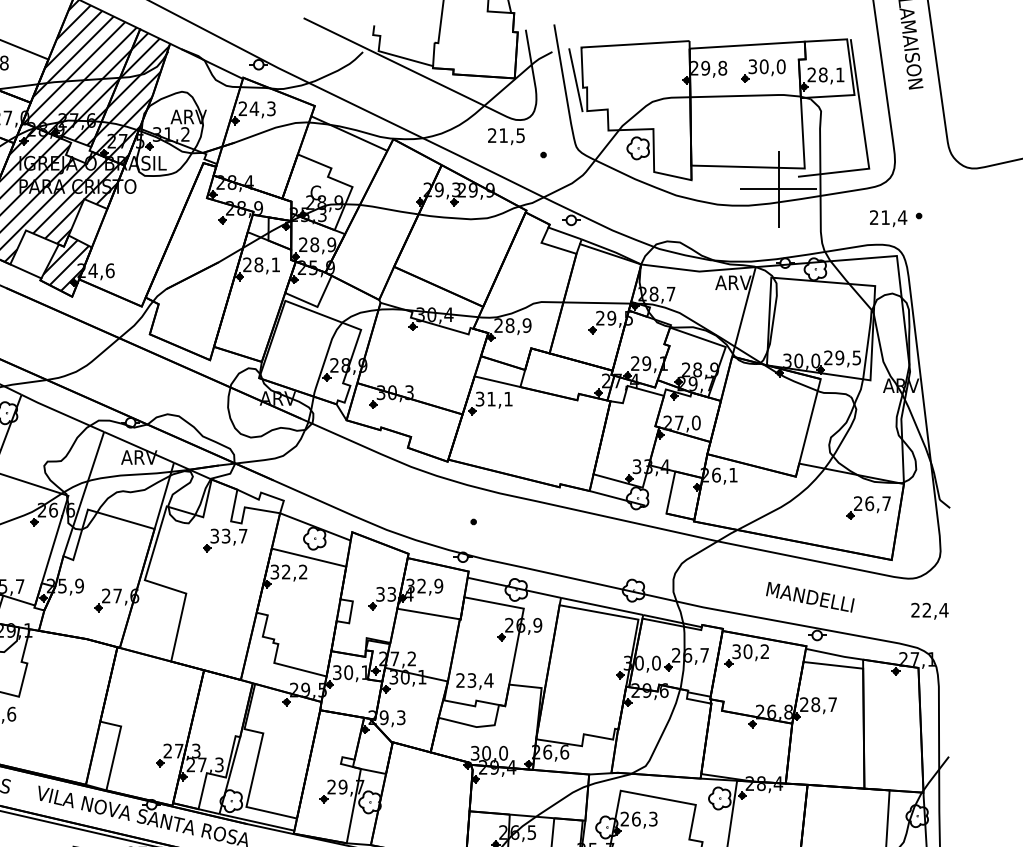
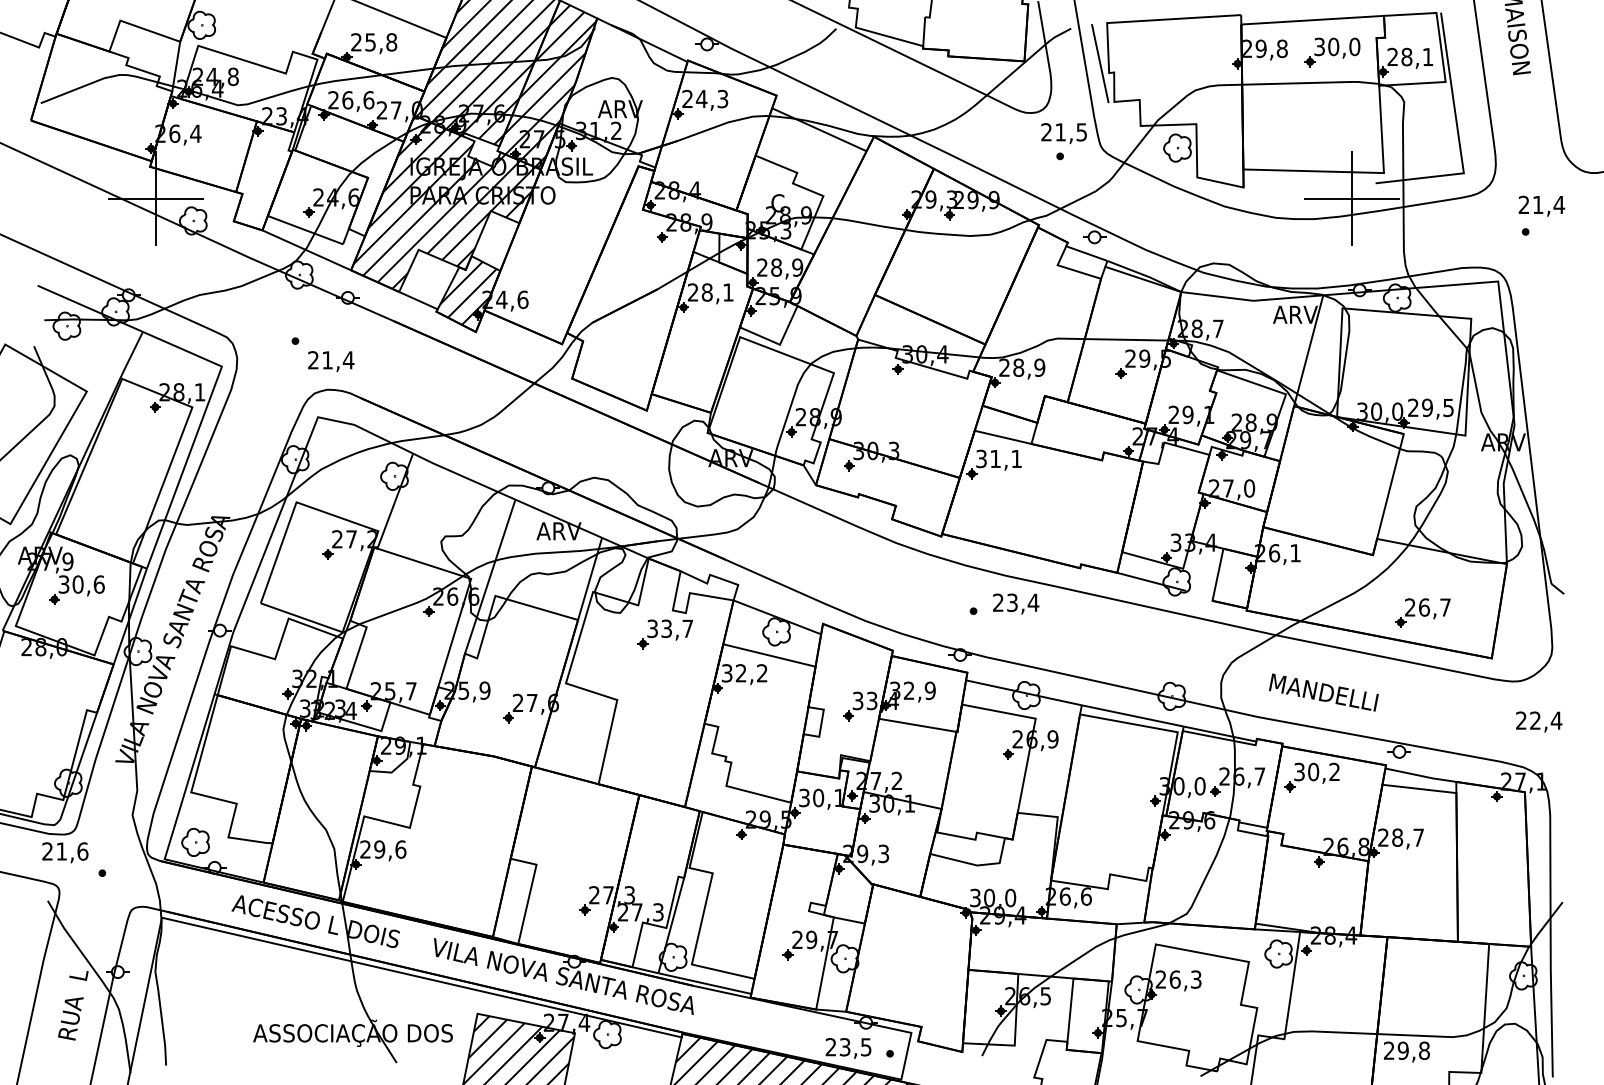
text: (505, 136) -> (1063, 133), moved
text: (888, 218) -> (1541, 205), moved
part: (868, 507) -> (1422, 612), moved
text: (810, 597) -> (1323, 692), moved
text: (475, 681) -> (1016, 603), moved

